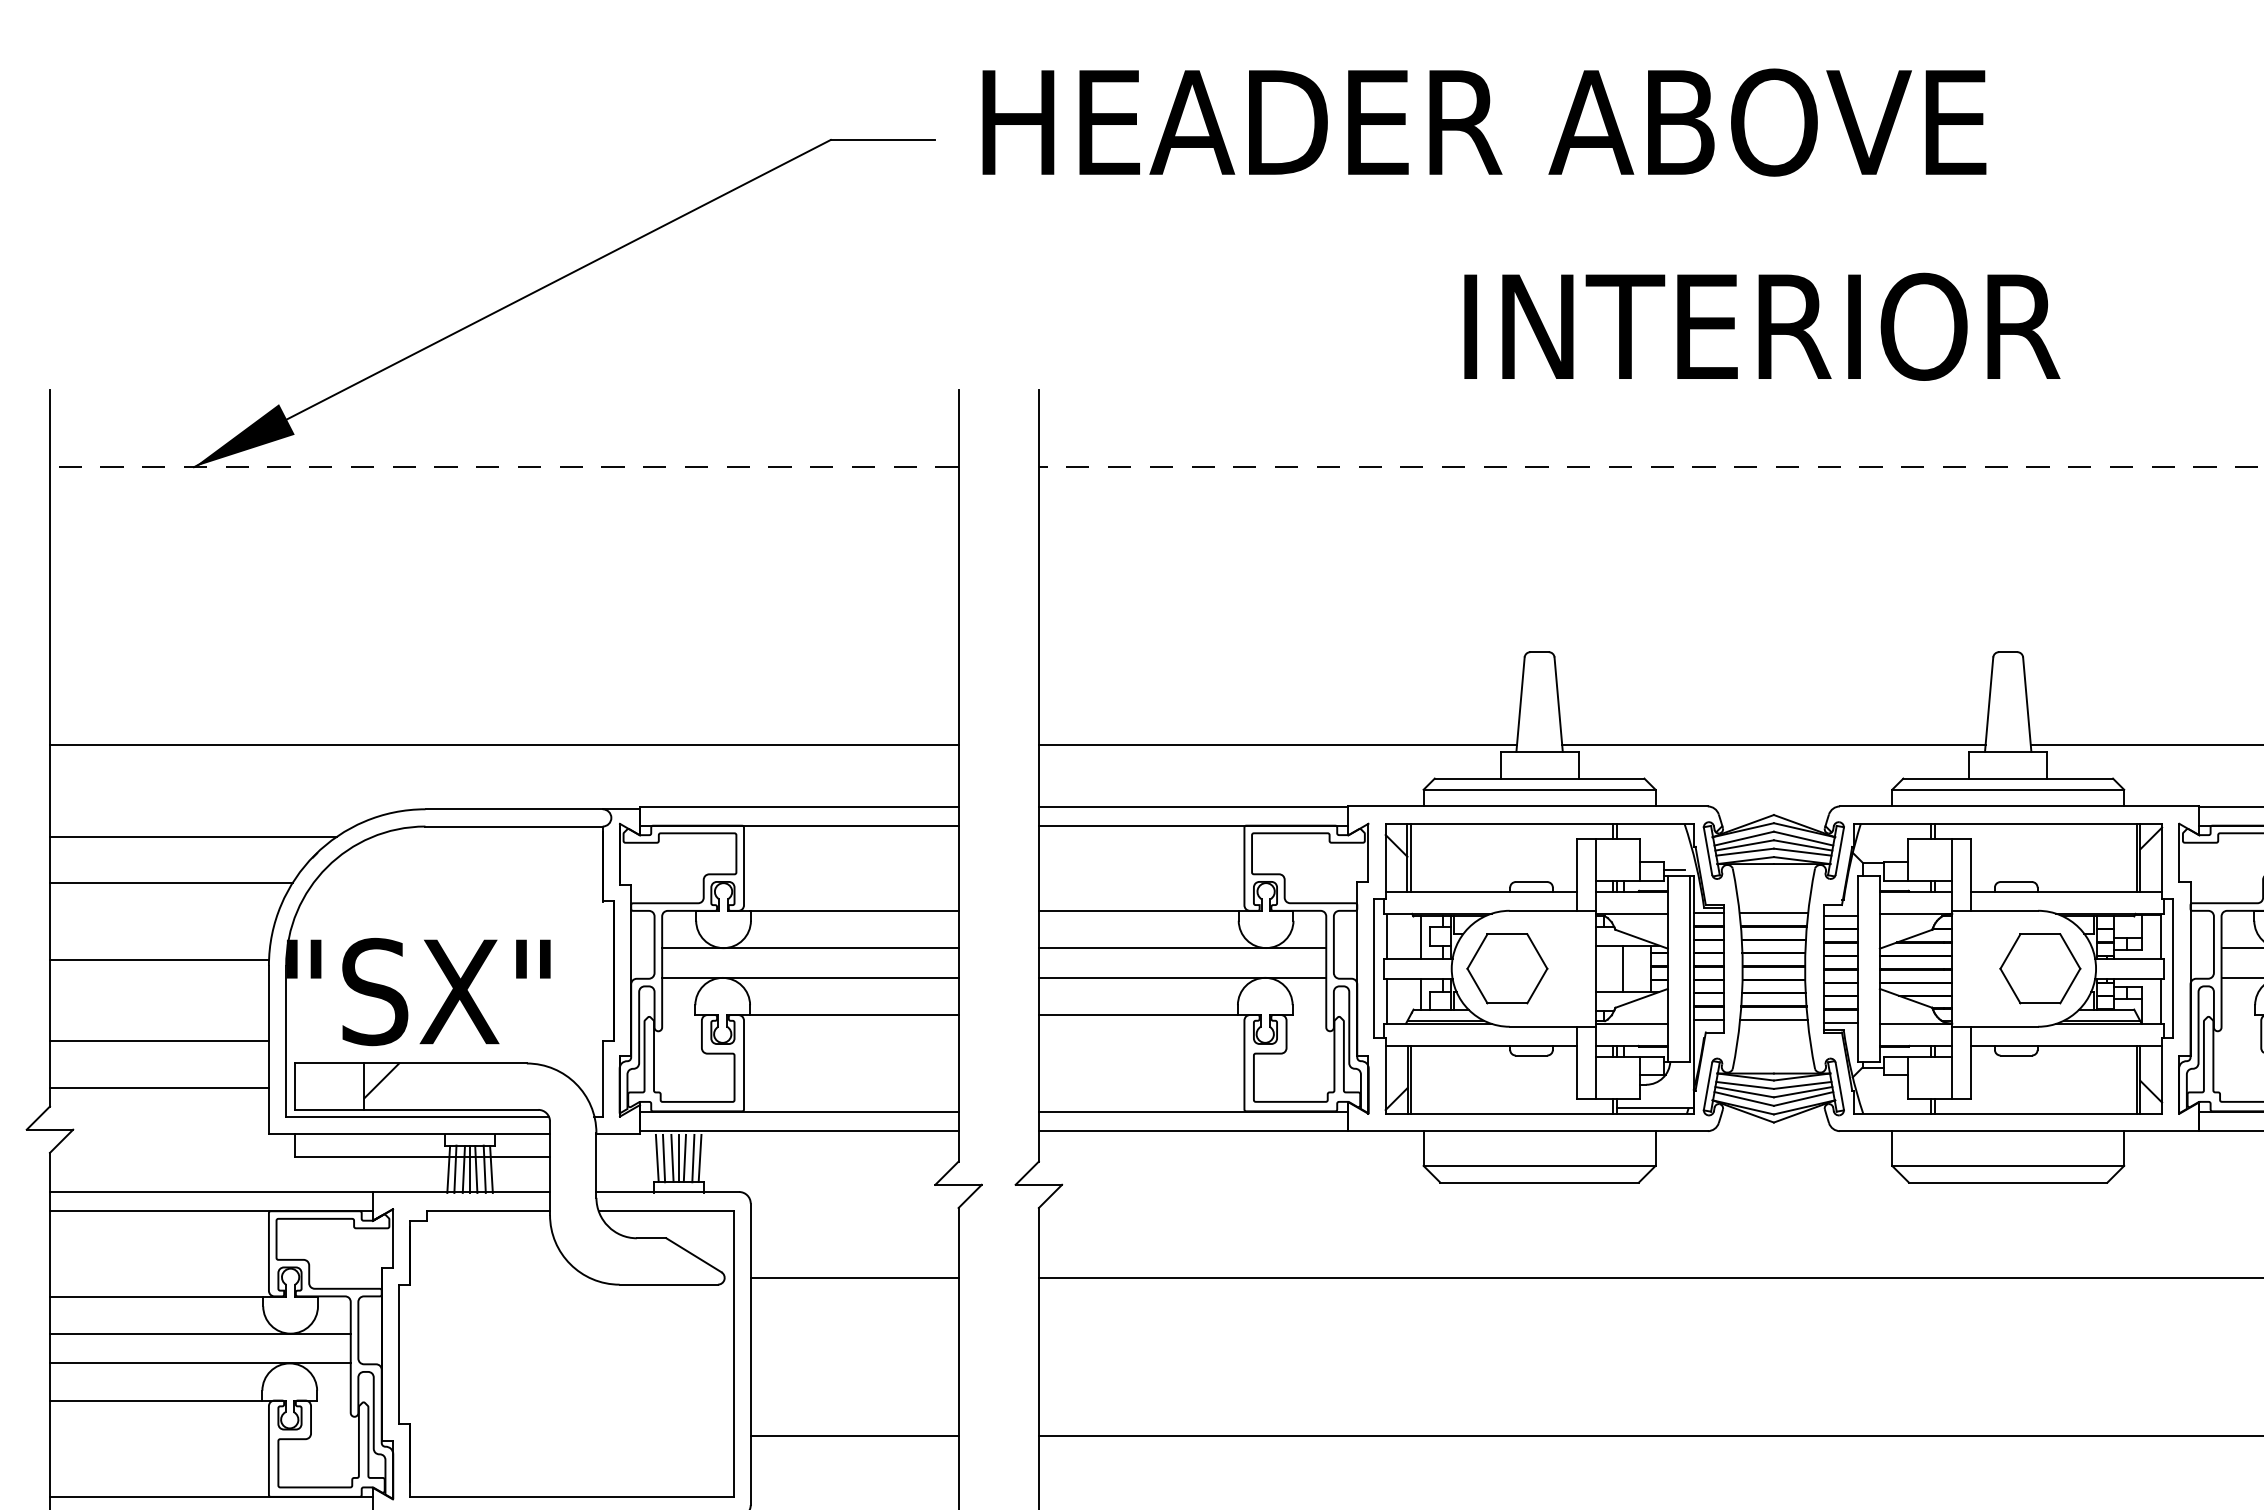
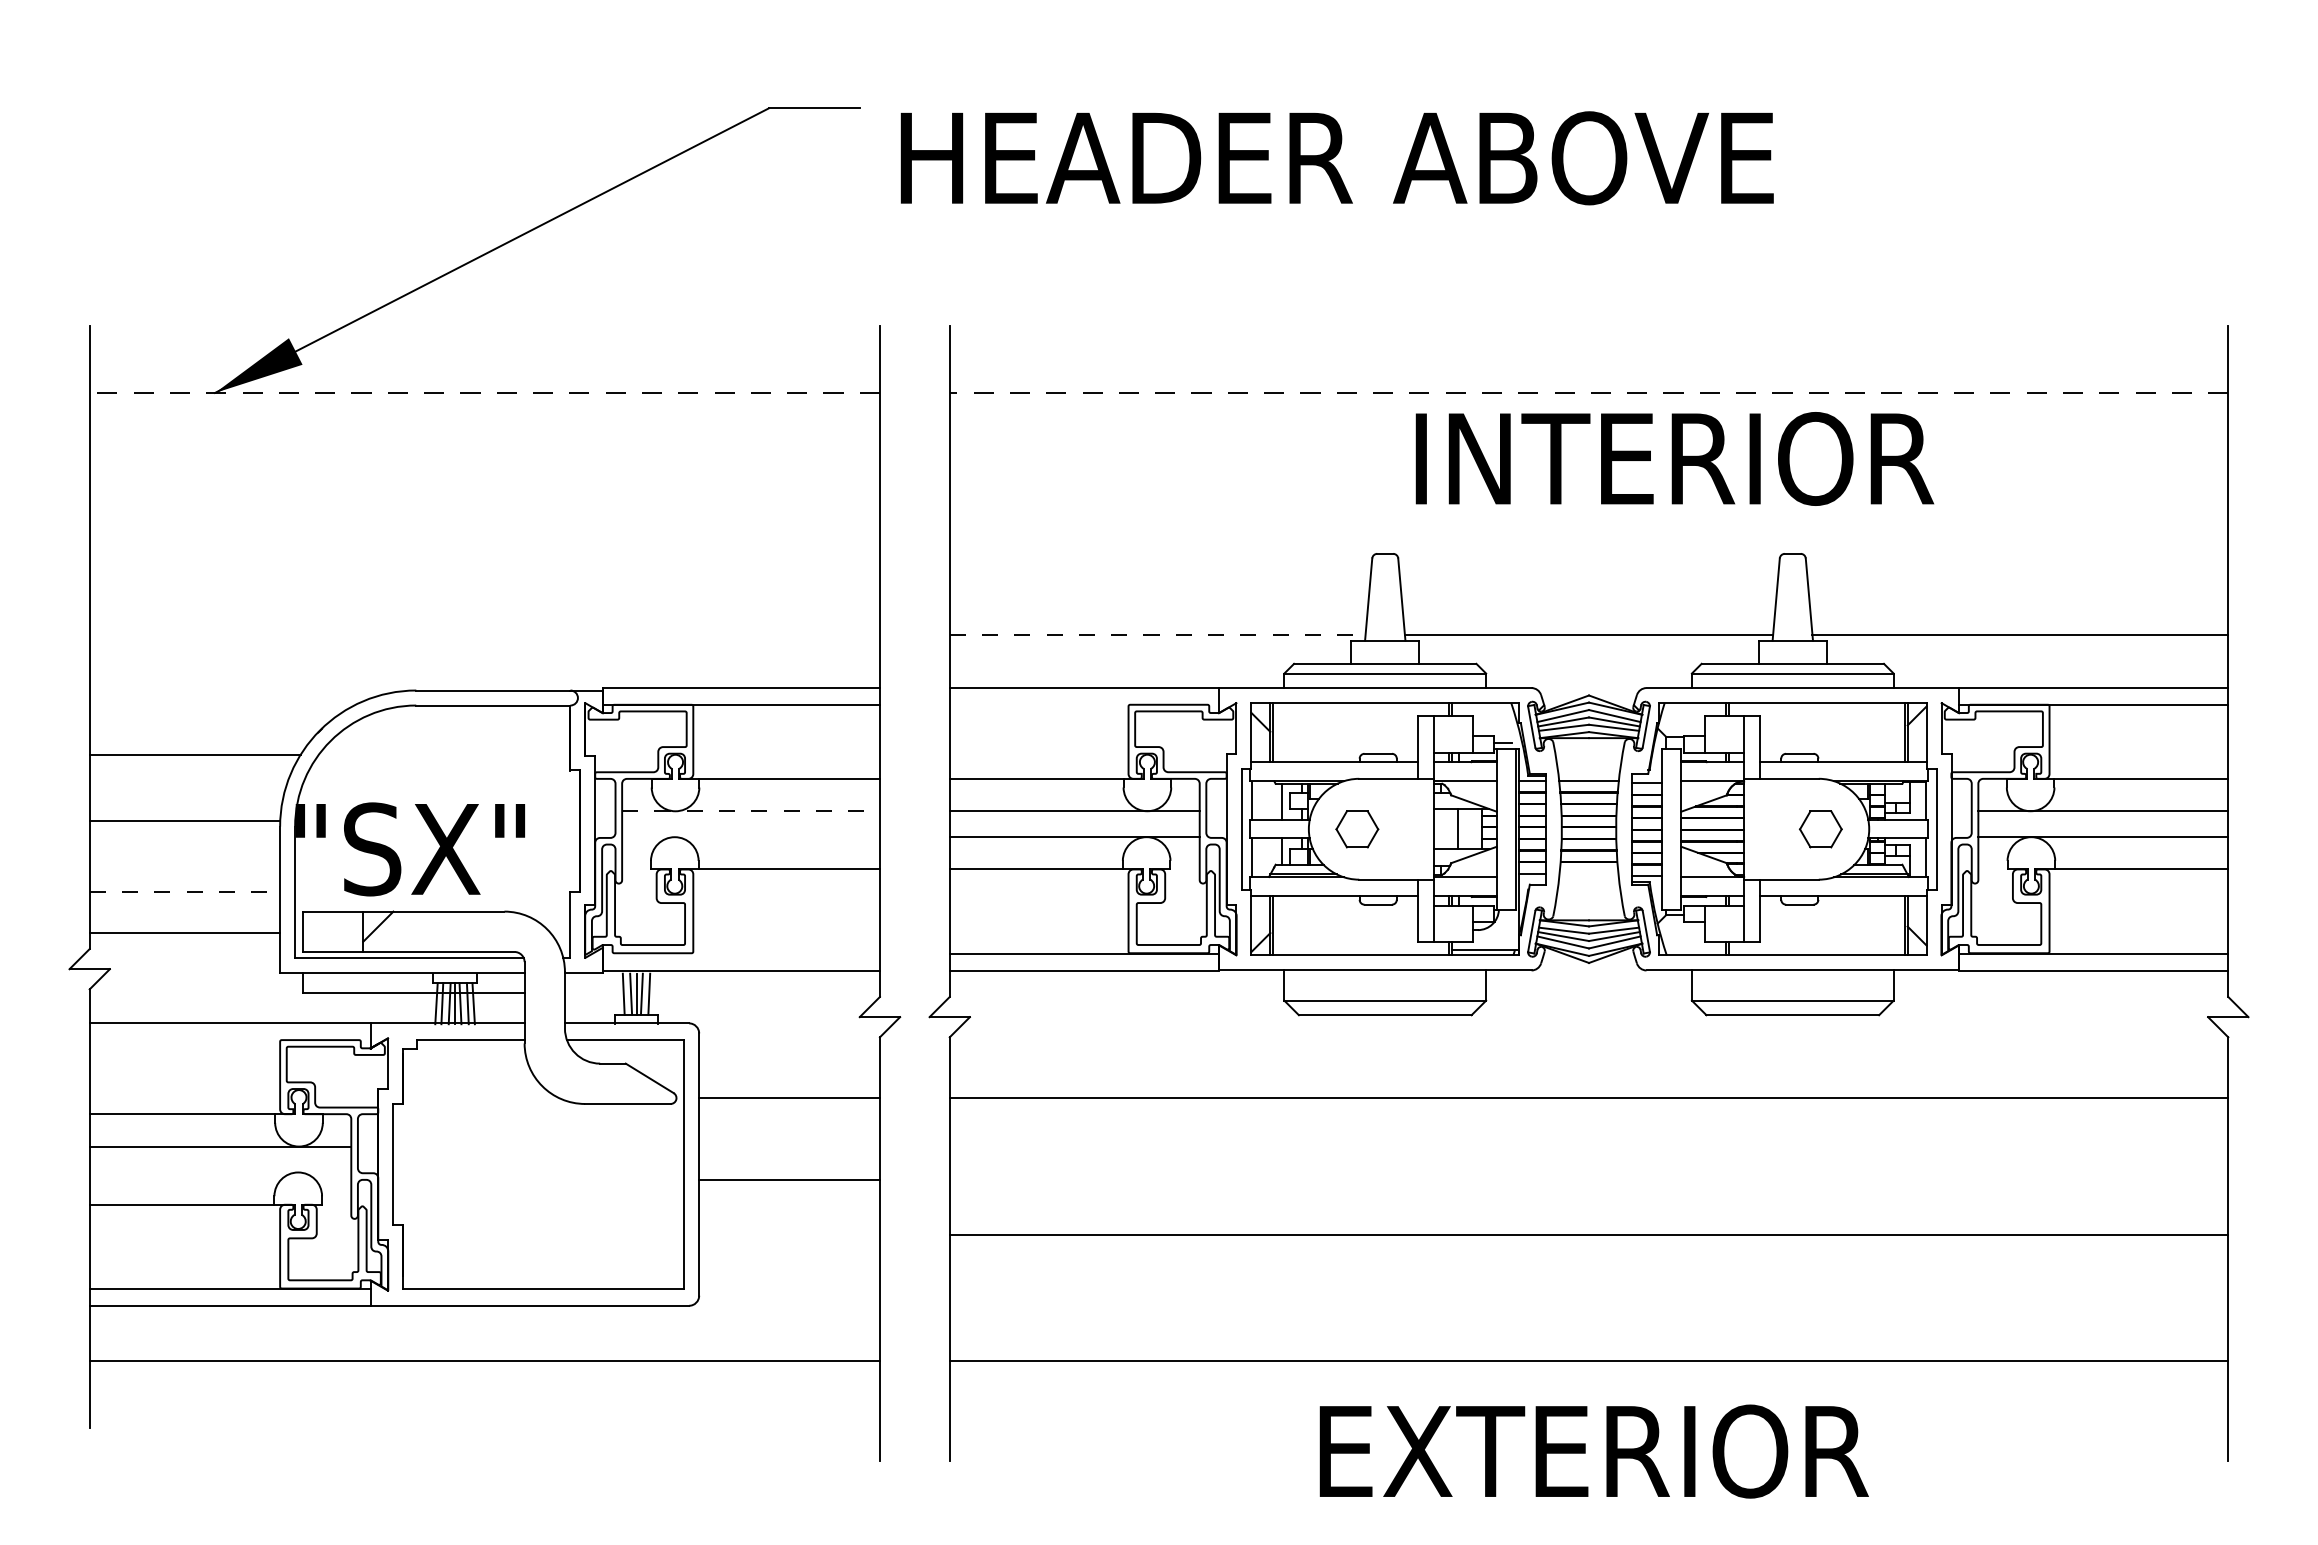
text: (1483, 122) -> (1336, 158), moved
text: (1761, 326) -> (1674, 458), moved
line: (503, 746) -> (484, 635), removed
line: (1277, 746) -> (1157, 635), solid -> dashed
line: (1192, 825) -> (1083, 704), removed
line: (193, 836) -> (214, 714), removed
line: (810, 948) -> (751, 811), solid -> dashed
part: (1507, 969) -> (1357, 829), size x0.6
part: (2040, 969) -> (1820, 829), size x0.6
line: (809, 978) -> (750, 837), removed
line: (1773, 1019) -> (1588, 873), removed
line: (160, 1041) -> (185, 892), solid -> dashed
line: (798, 1111) -> (740, 953), removed
line: (656, 1157) -> (617, 993), removed
line: (699, 1157) -> (654, 993), removed
line: (210, 1211) -> (229, 1040), removed
line: (200, 1363) -> (220, 1172), removed
line: (854, 1435) -> (789, 1180), moved

